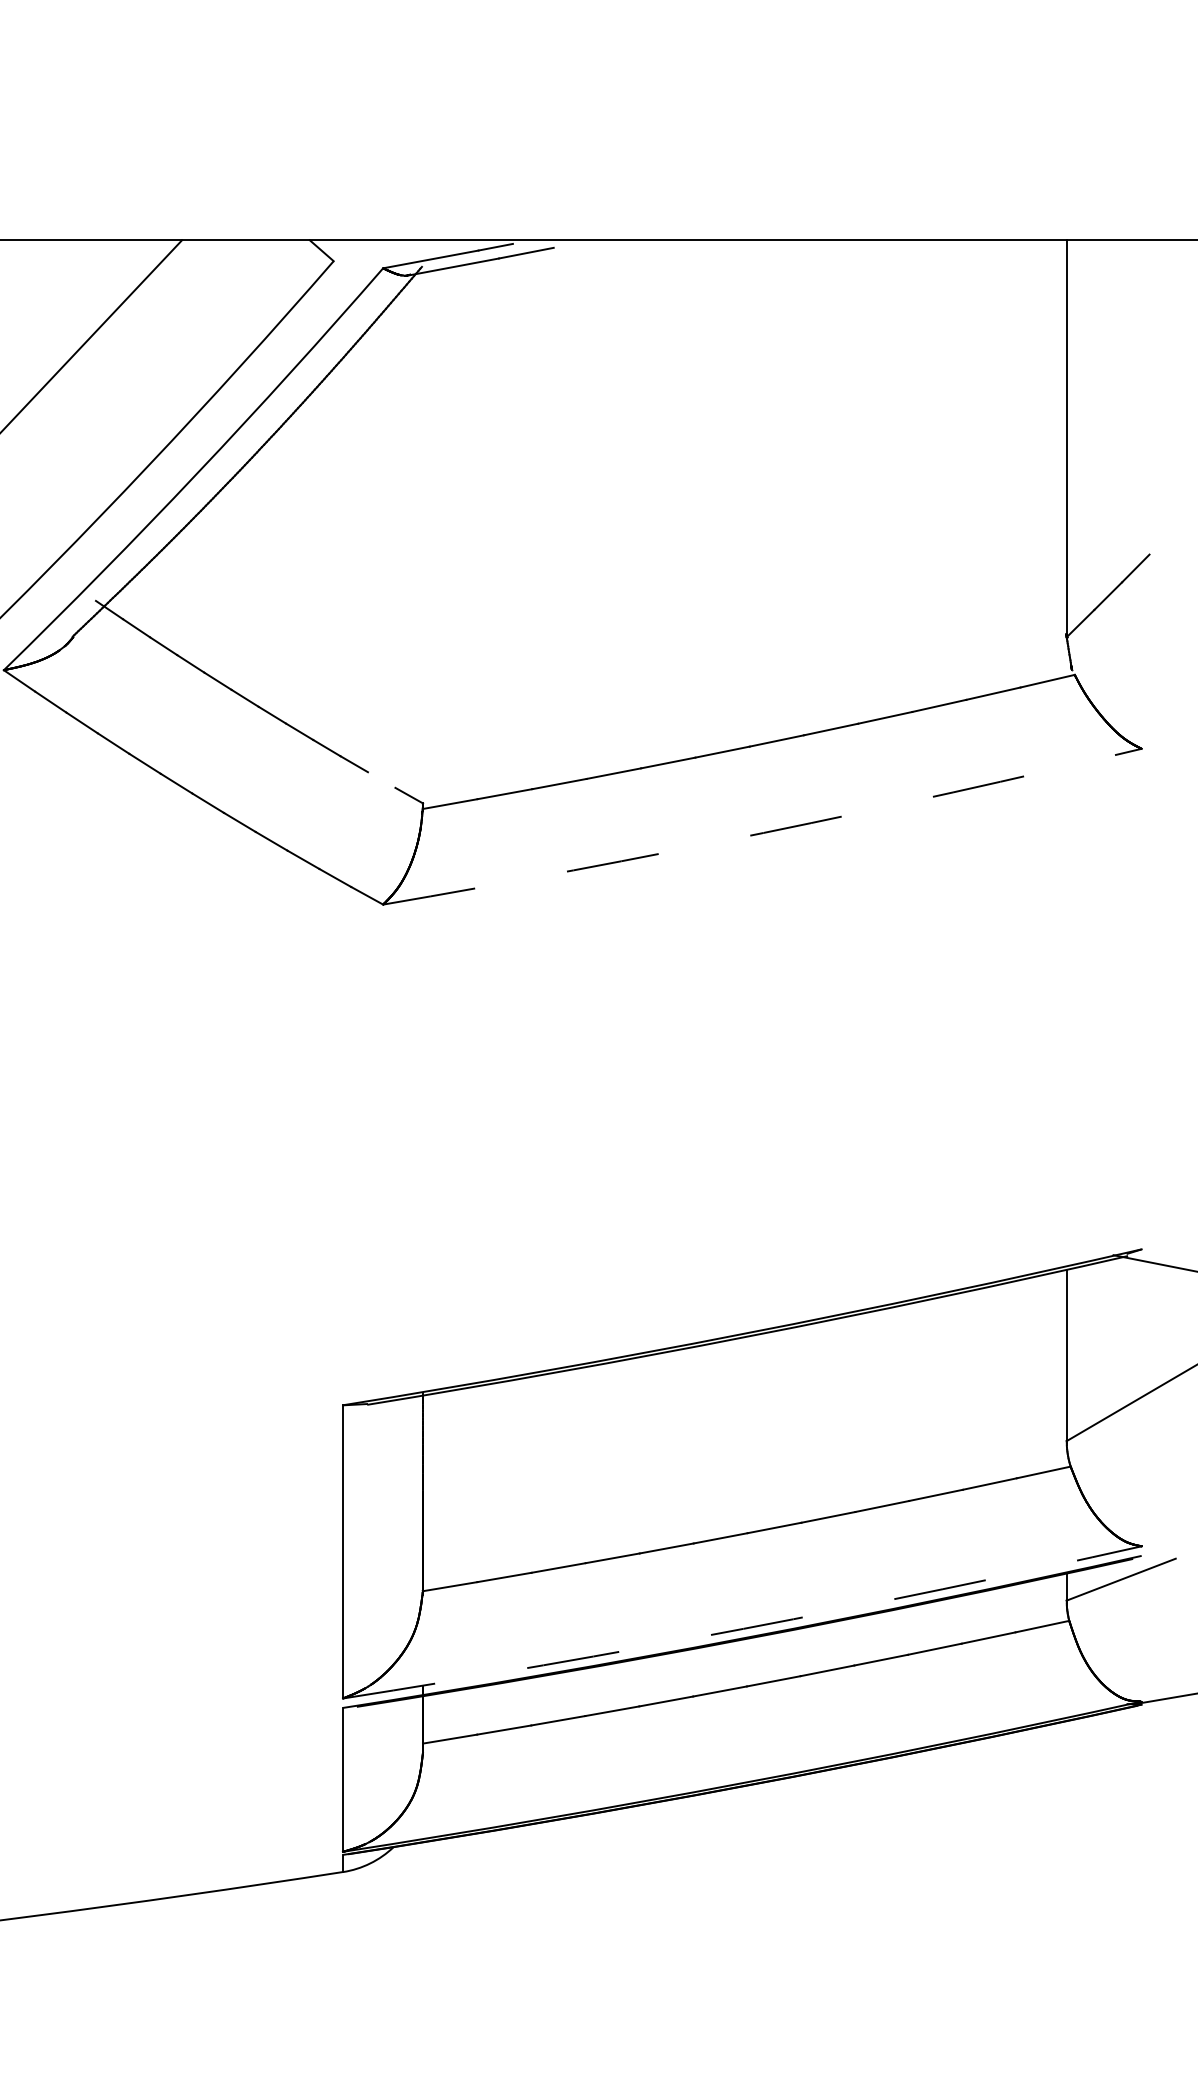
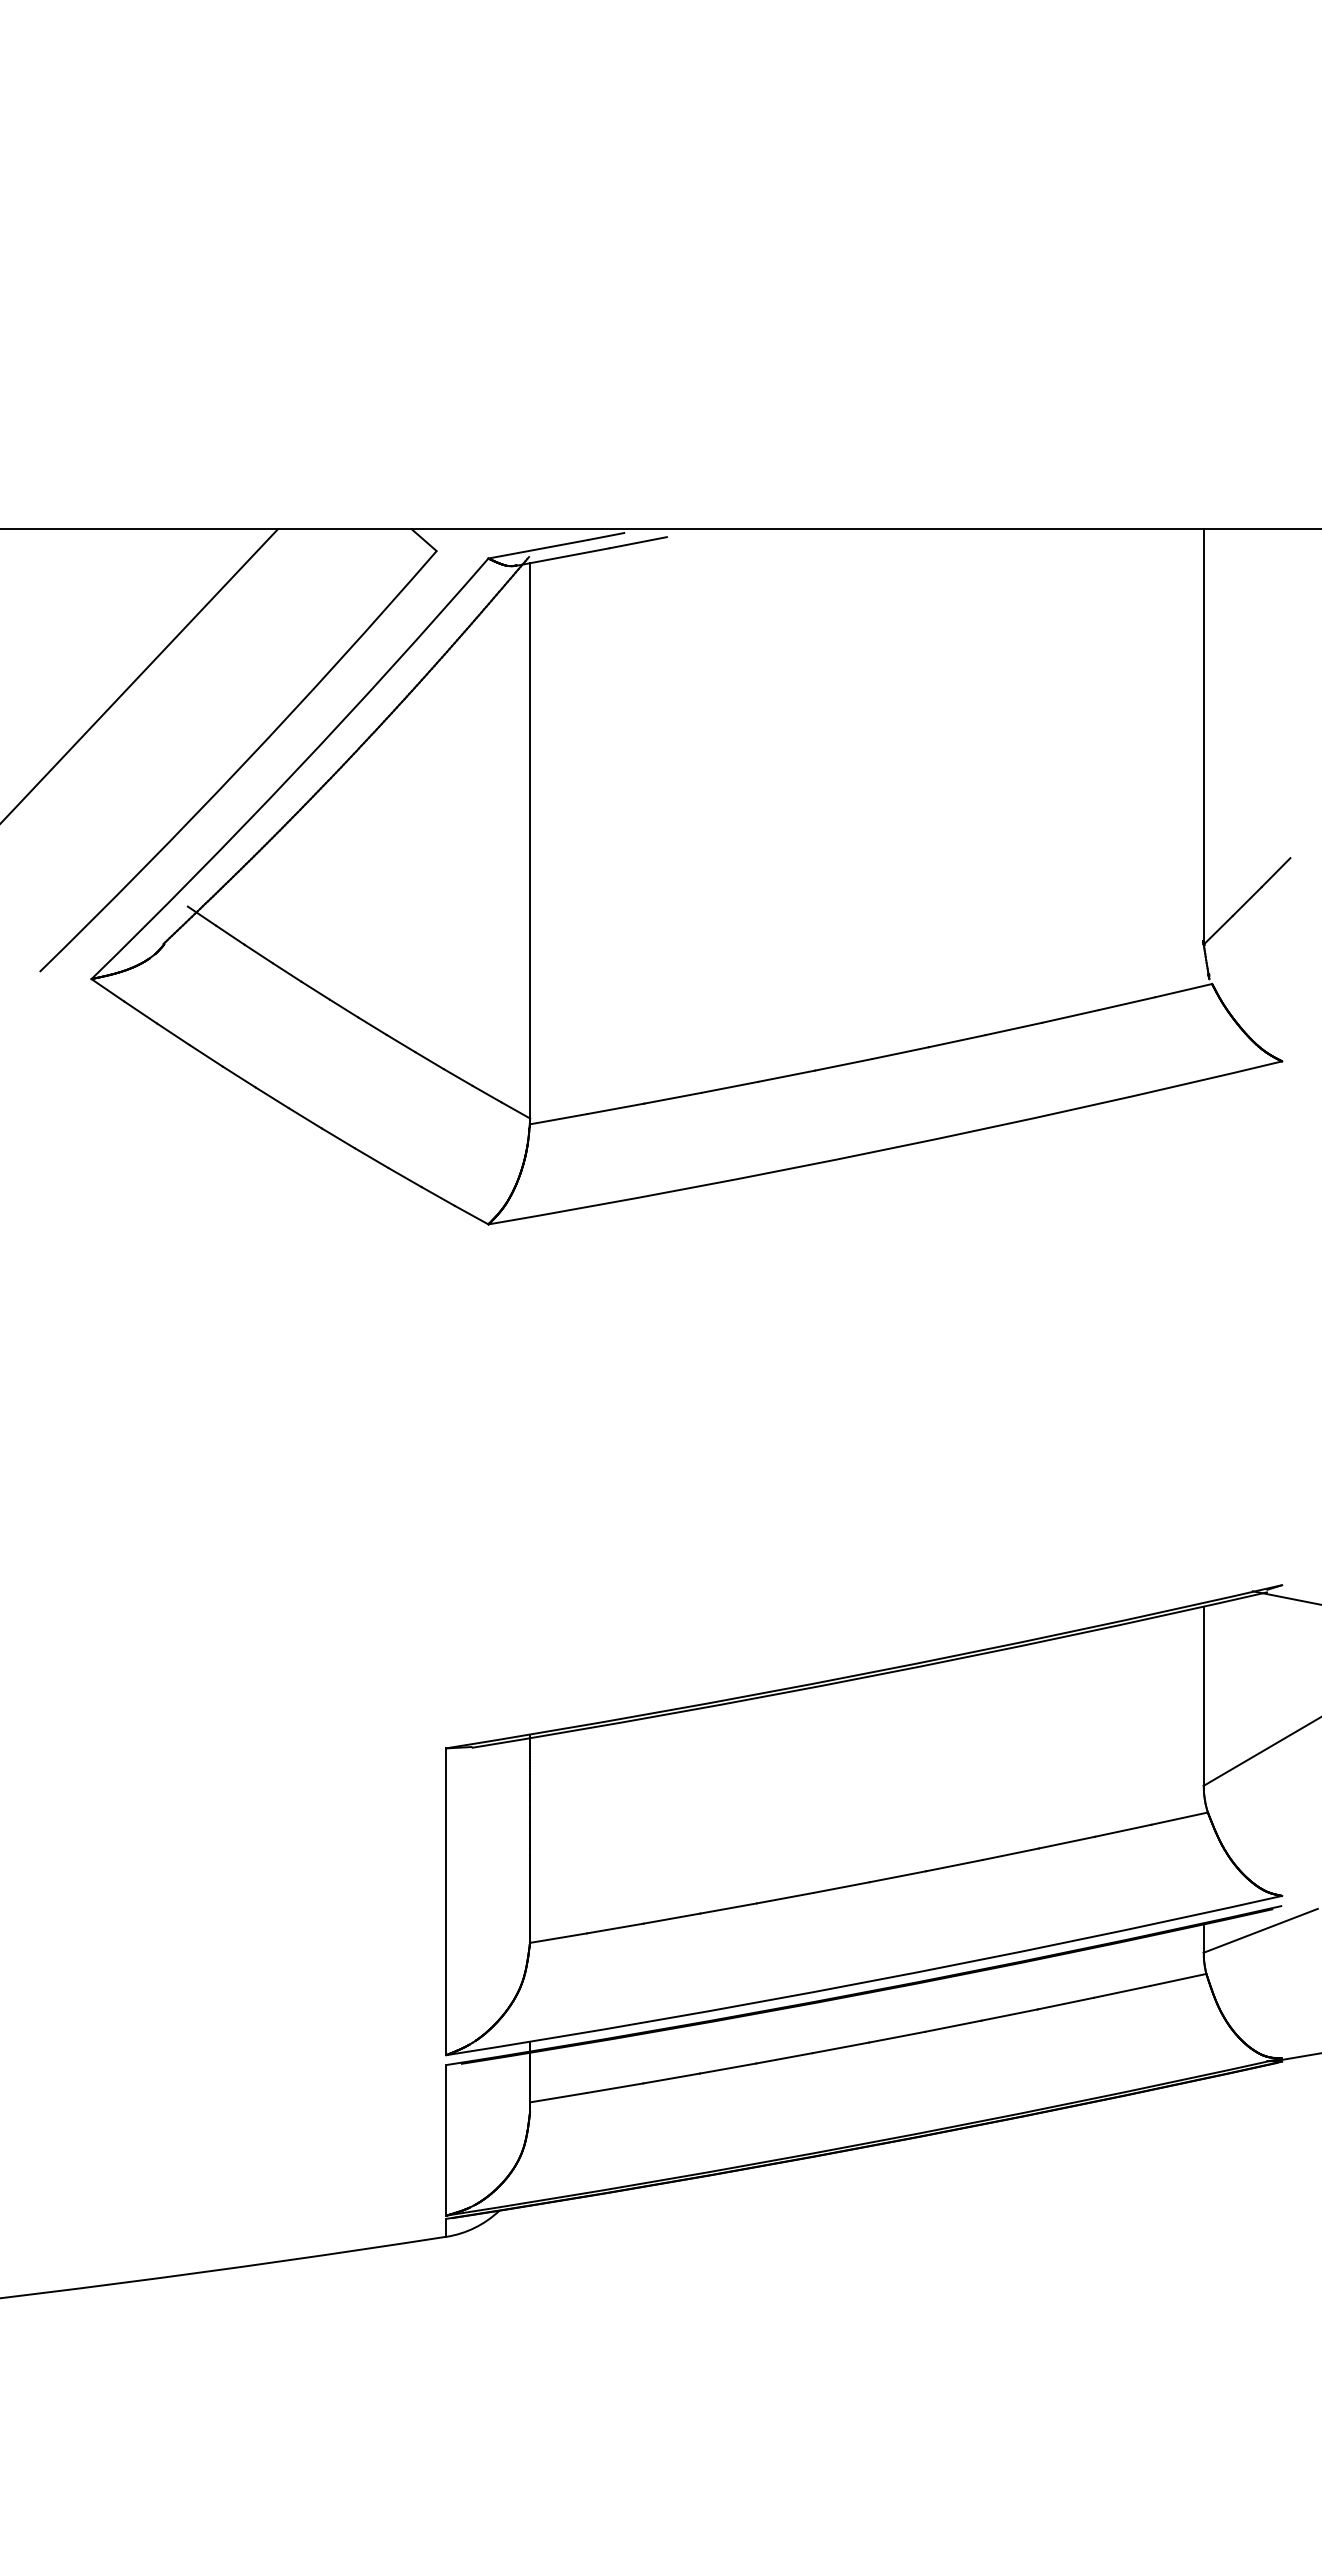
line: (423, 537) -> (530, 840), added
line: (381, 779) -> (486, 1093), added
arc: (763, 833) -> (886, 1149), dashed -> solid
arc: (743, 1629) -> (865, 1982), dashed -> solid

